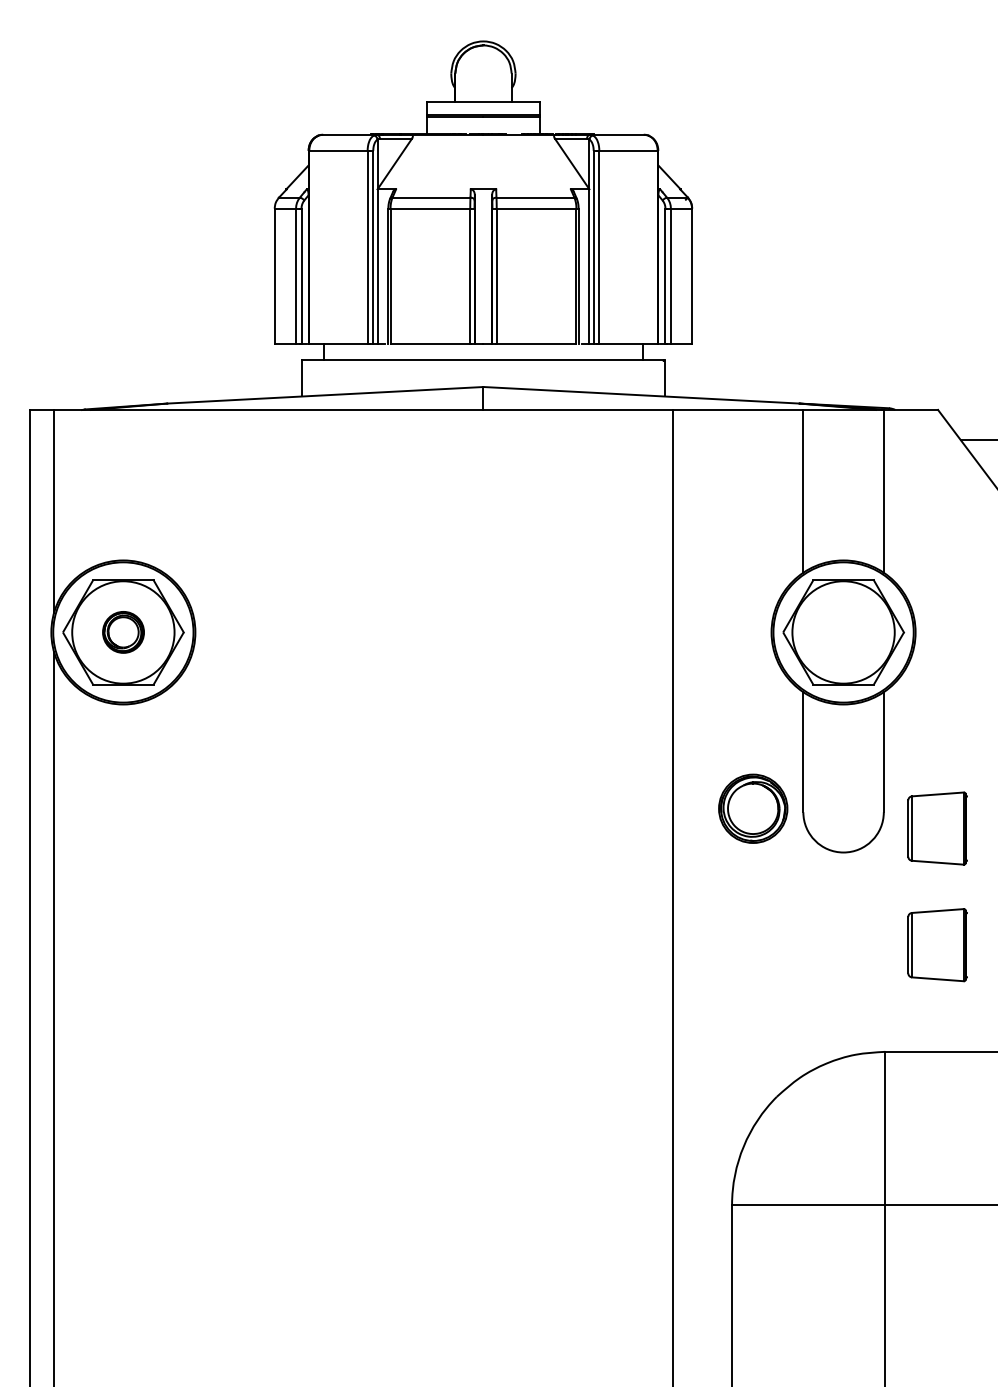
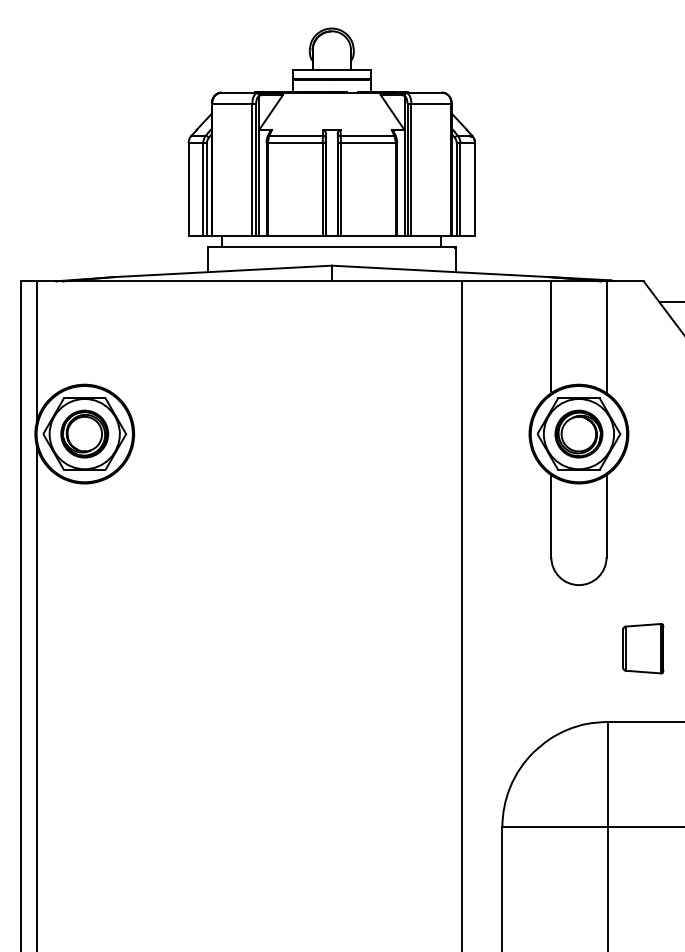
part: (123, 631) -> (84, 433), size x1.67
part: (752, 807) -> (578, 433), moved
part: (937, 828) -> (643, 568), removed

